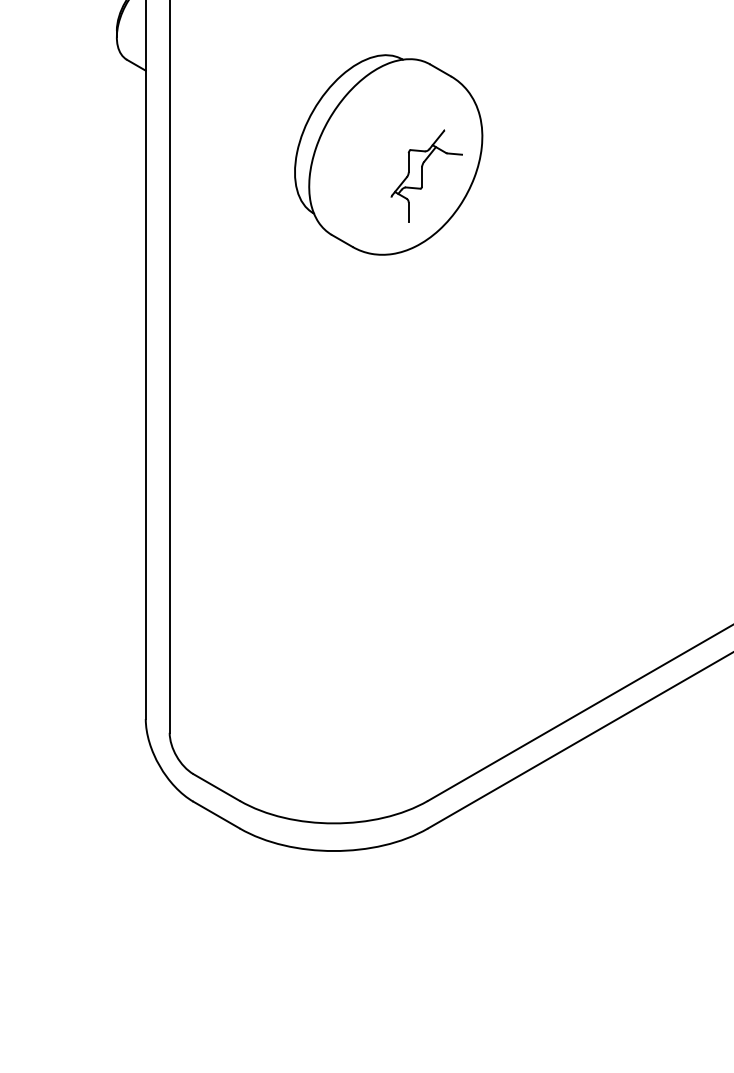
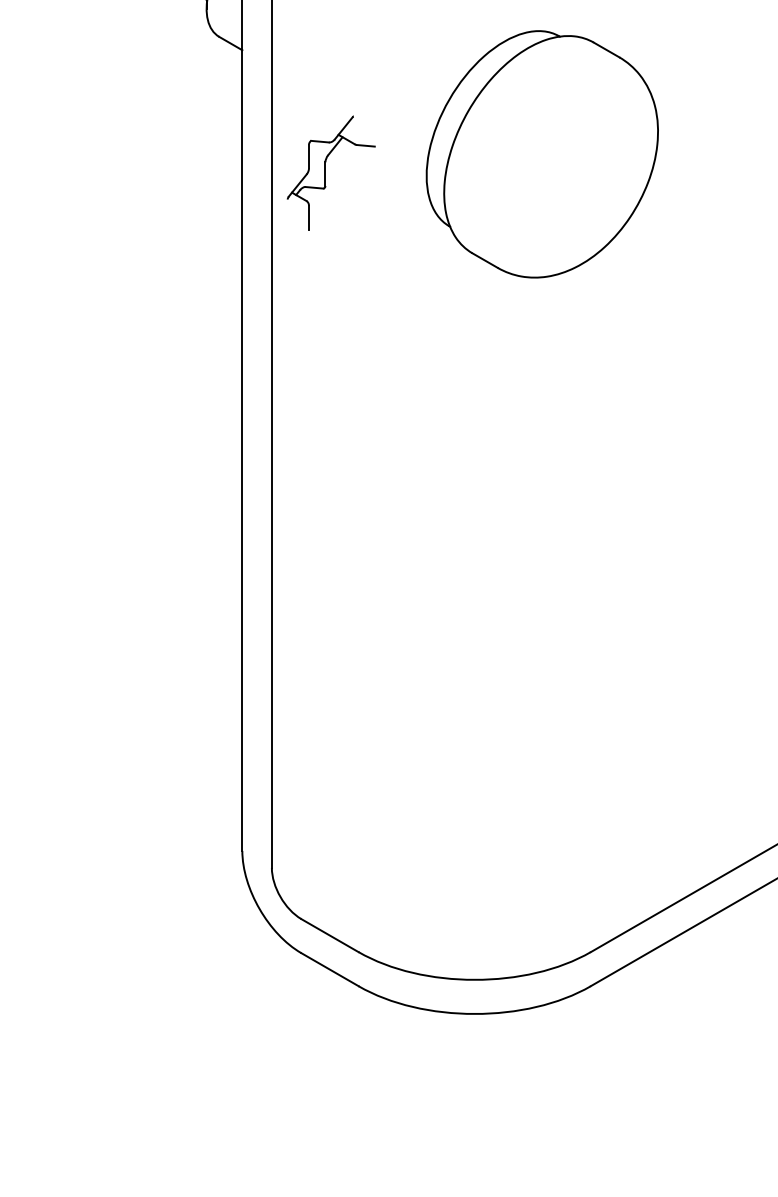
part: (426, 175) -> (330, 172), moved

